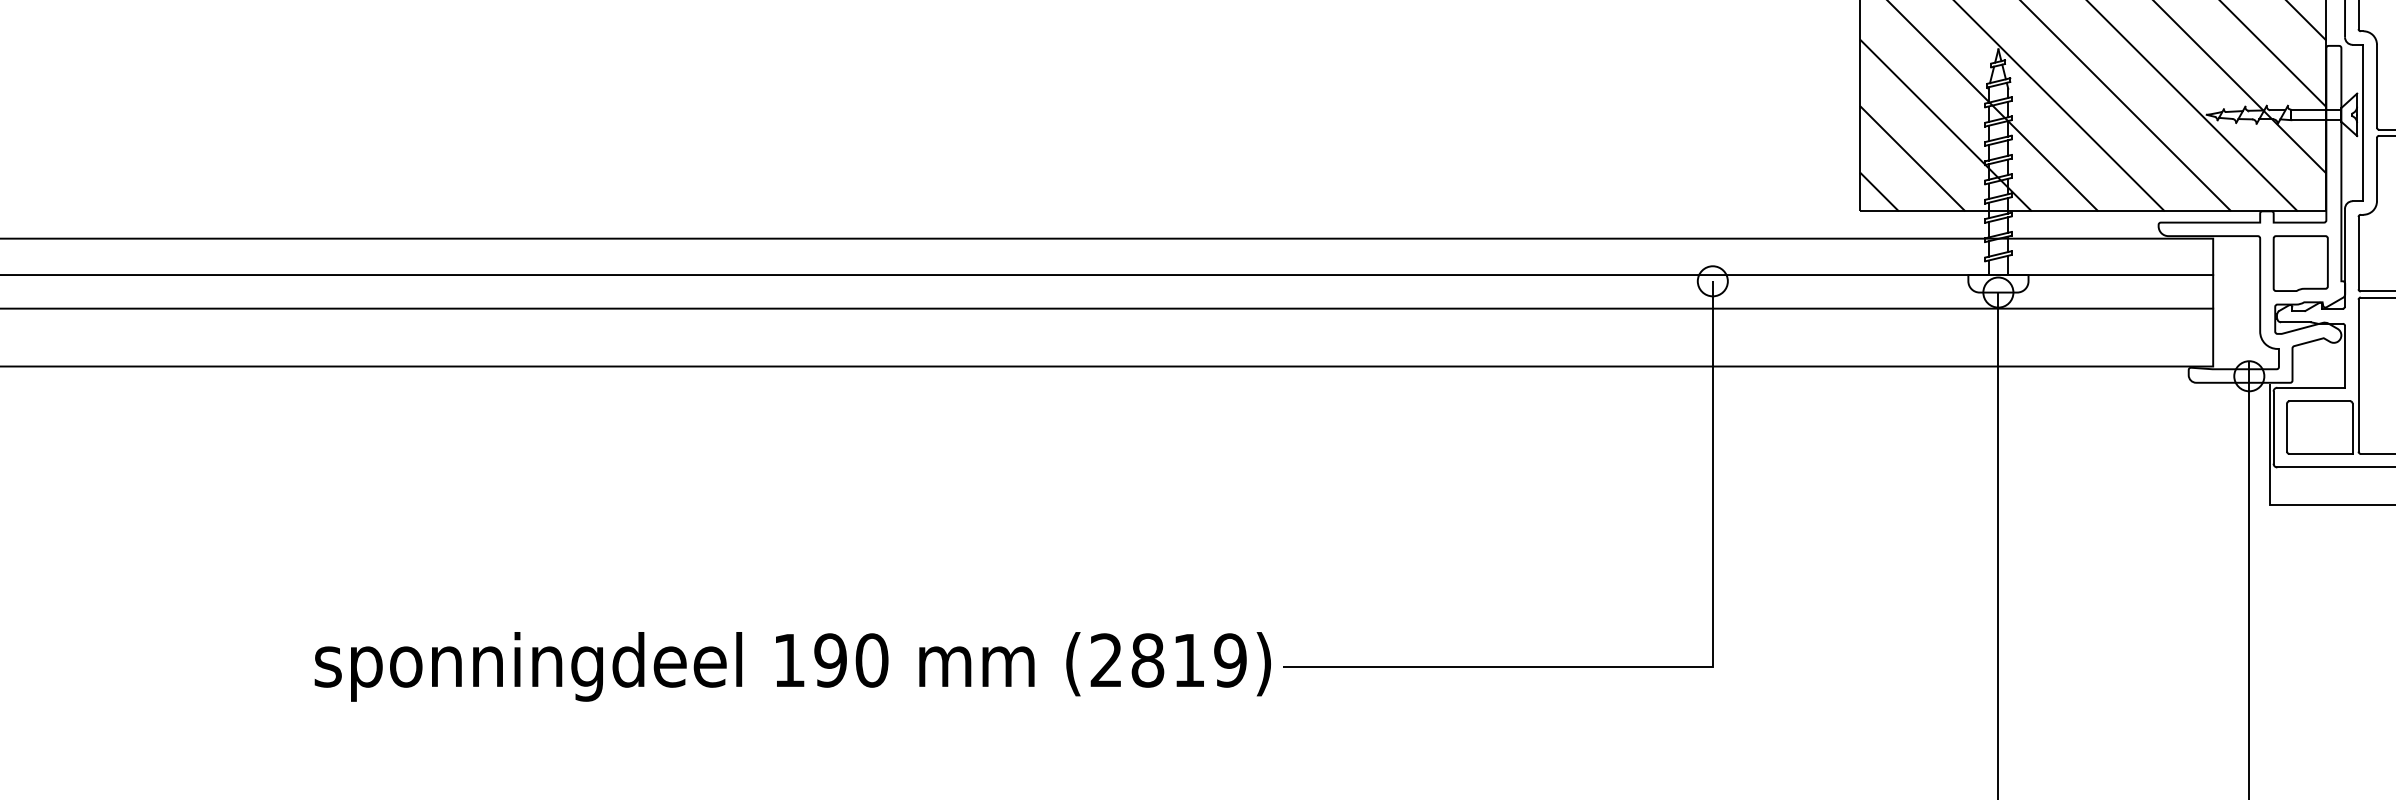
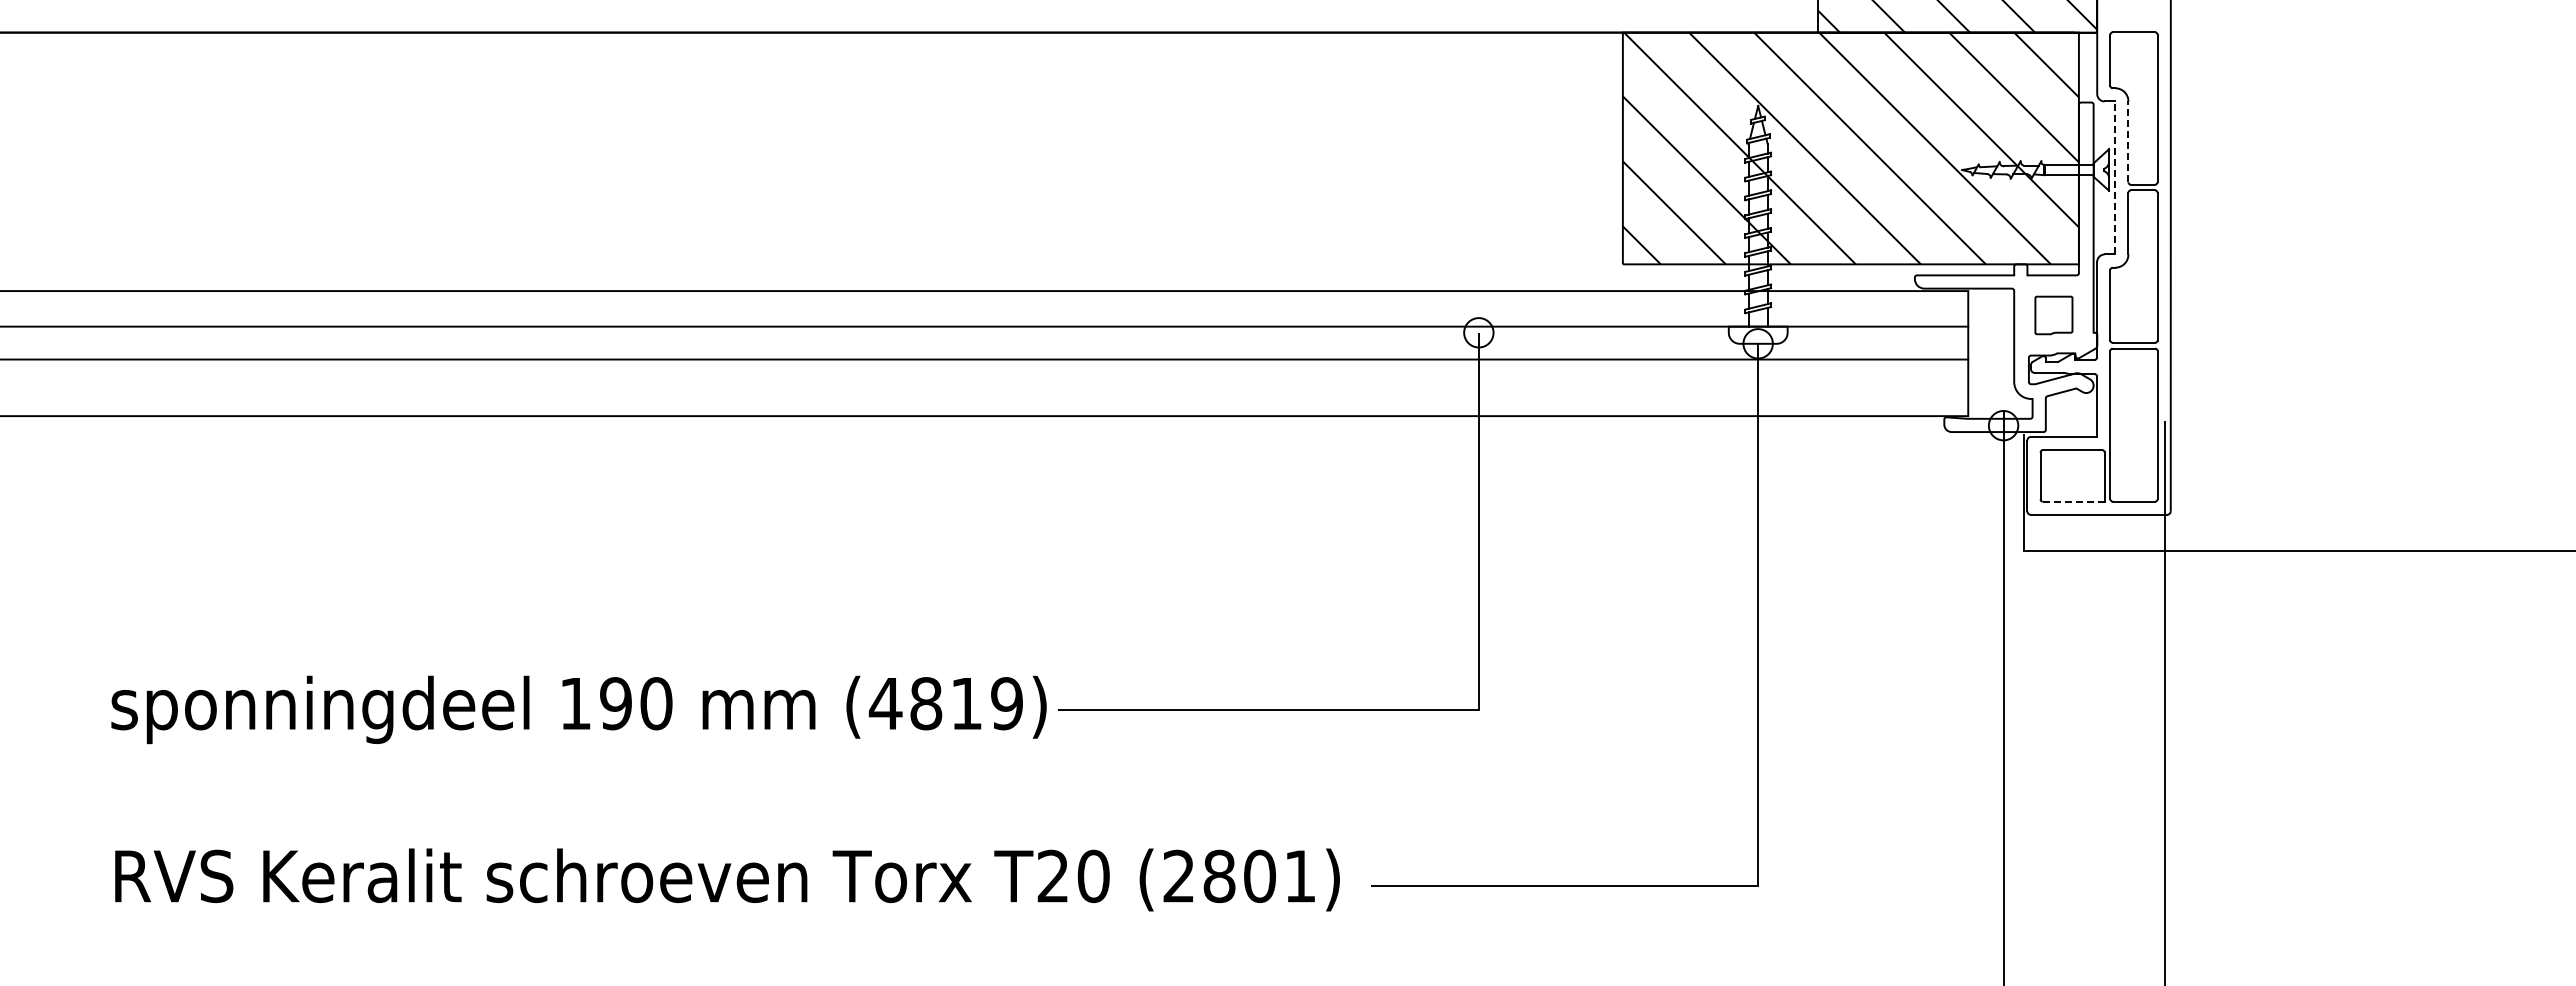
line: (2377, 85) -> (2128, 141), solid -> dashed
line: (2363, 122) -> (2115, 177), solid -> dashed
part: (2300, 263) -> (2053, 315), size x0.7
line: (2320, 453) -> (2073, 501), solid -> dashed
text: (1106, 660) -> (885, 703), (2819) -> (4819)

